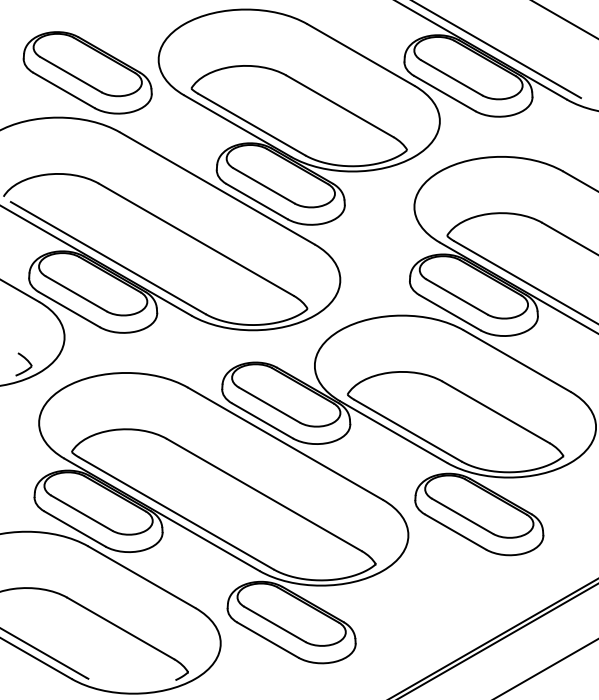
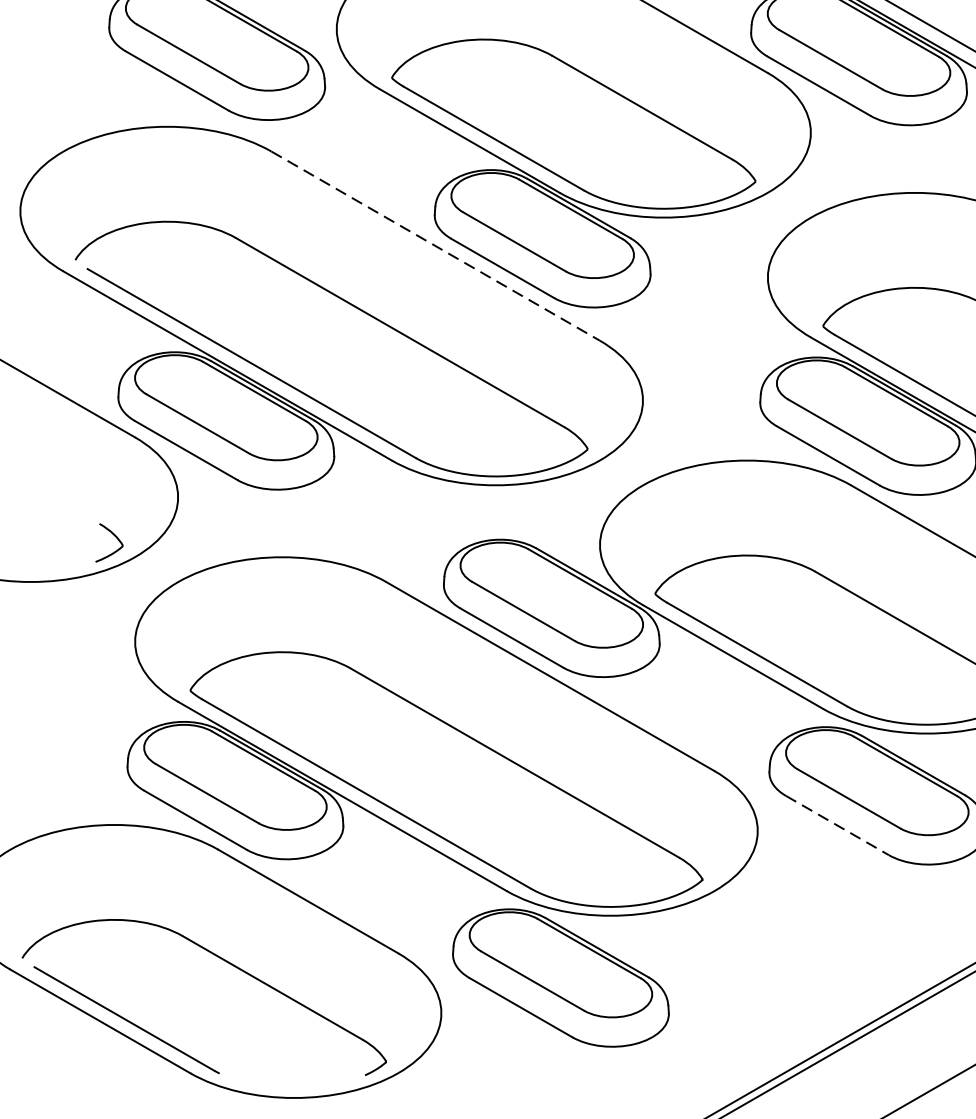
line: (217, 188) -> (435, 246), solid -> dashed
line: (456, 532) -> (838, 826), solid -> dashed

